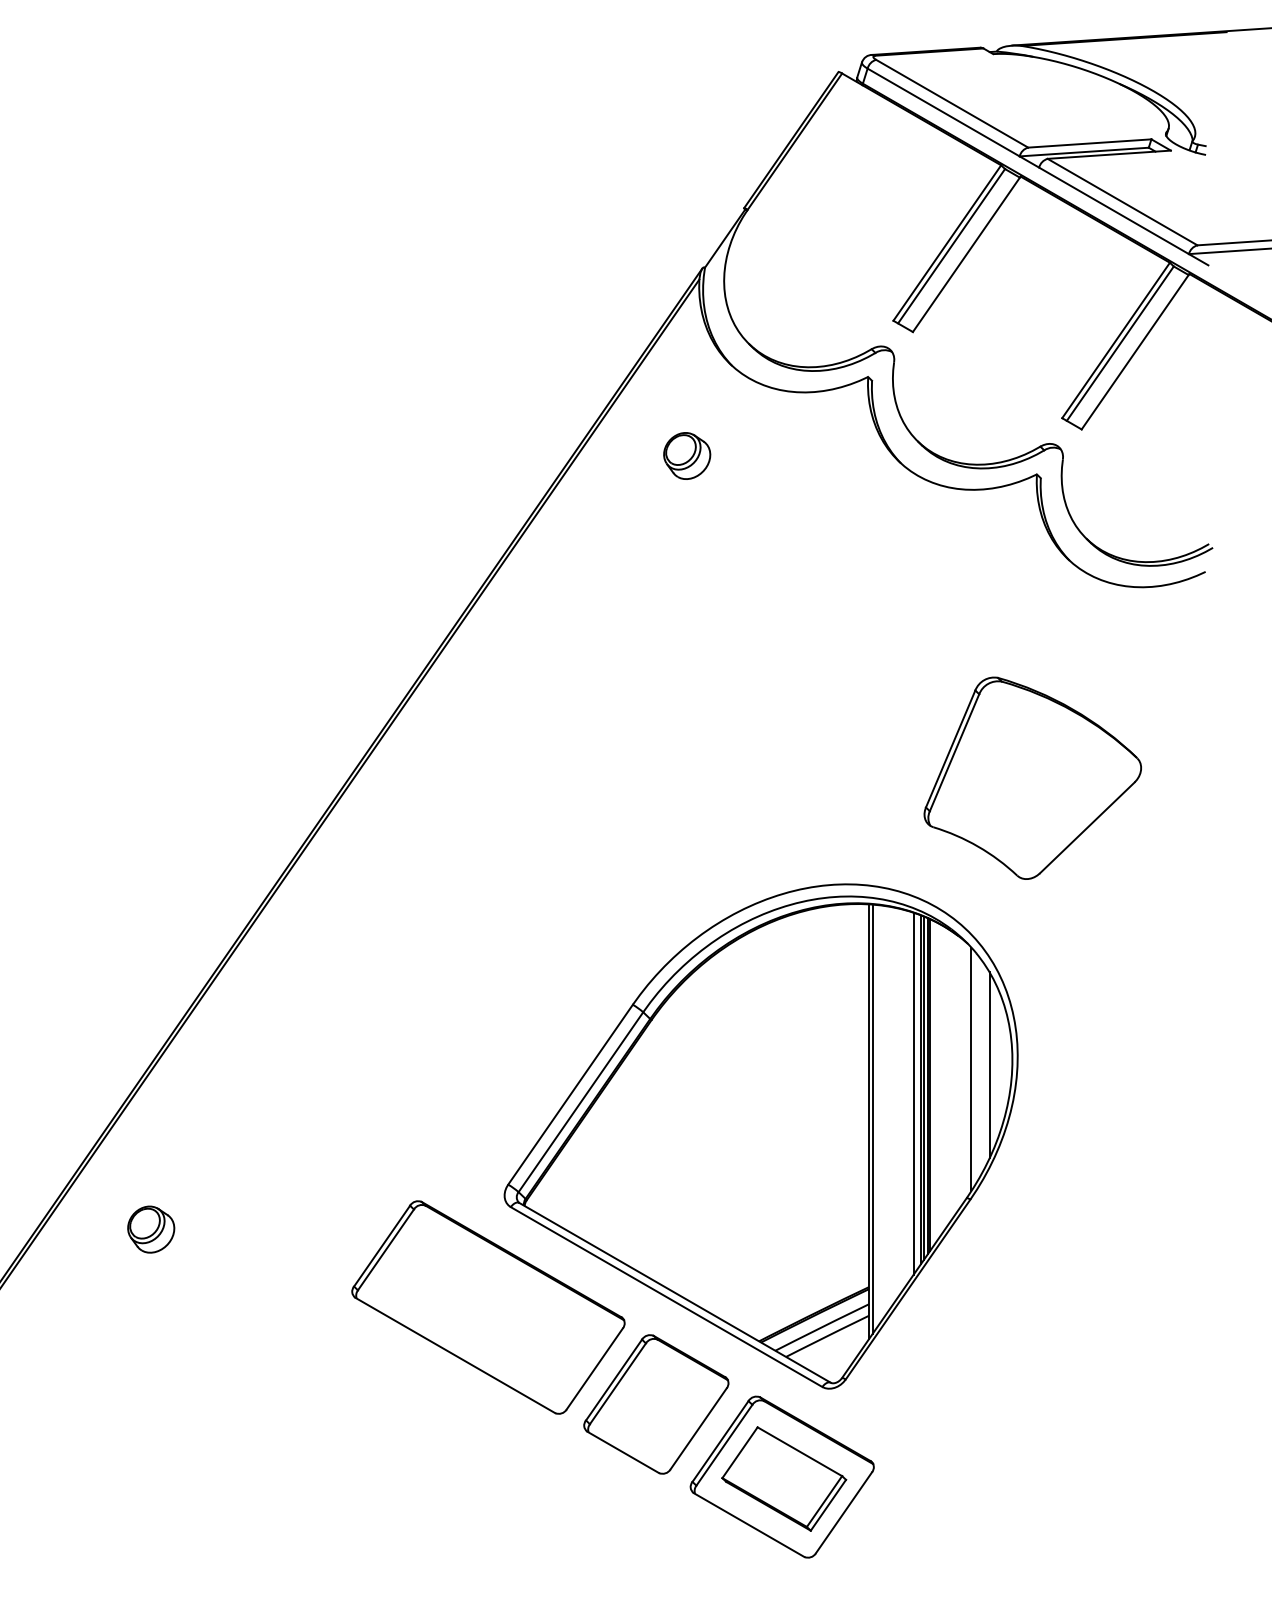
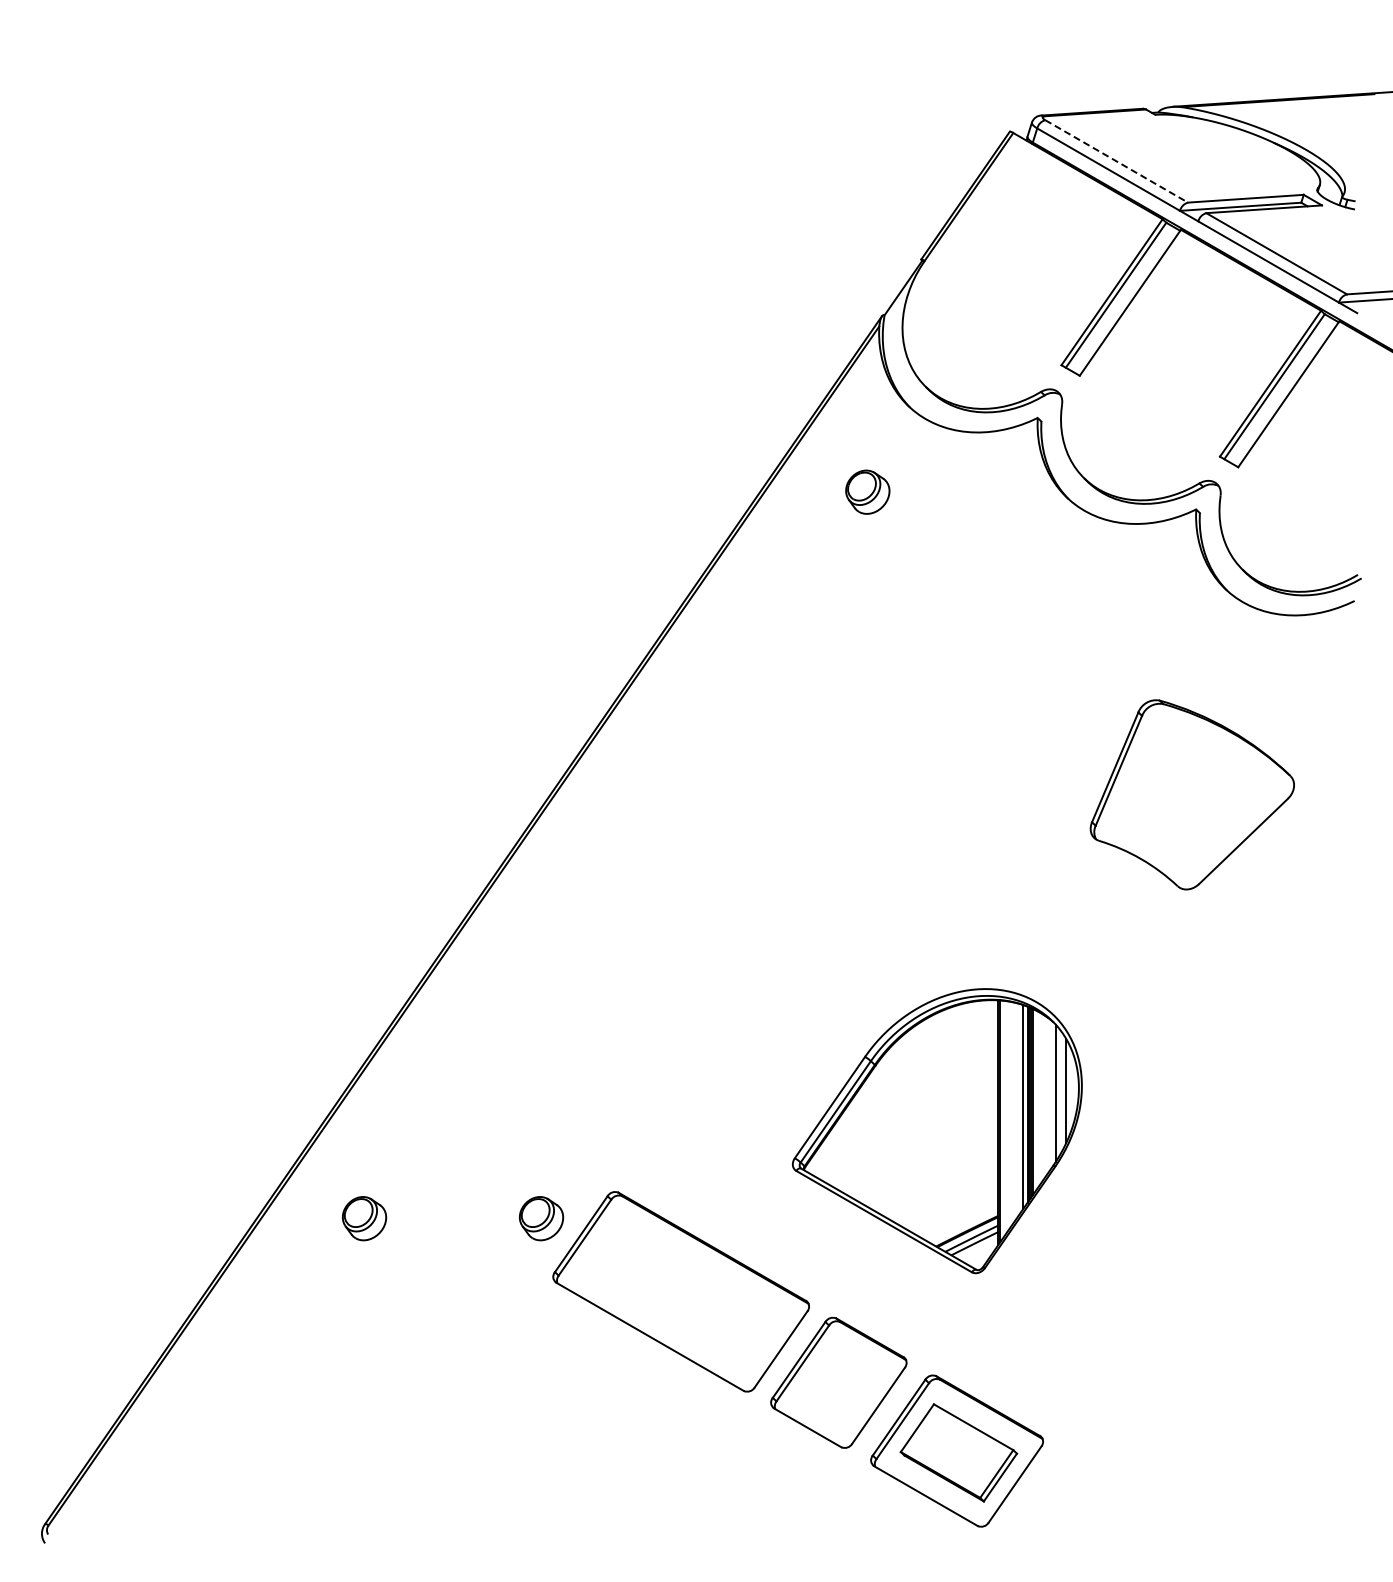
line: (953, 103) -> (1117, 161), solid -> dashed
part: (761, 1135) -> (937, 1130), size x0.6
part: (339, 1229) -> (541, 1218), added

